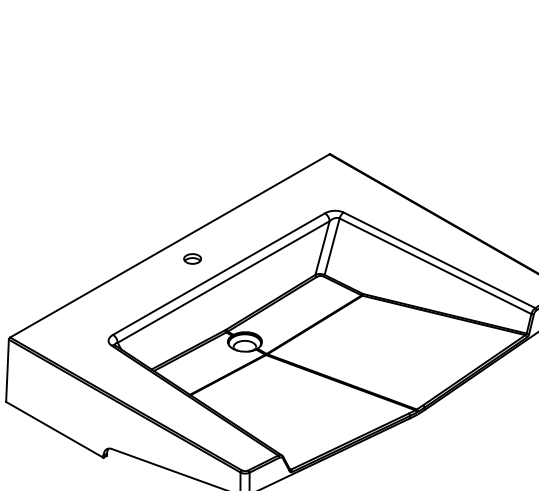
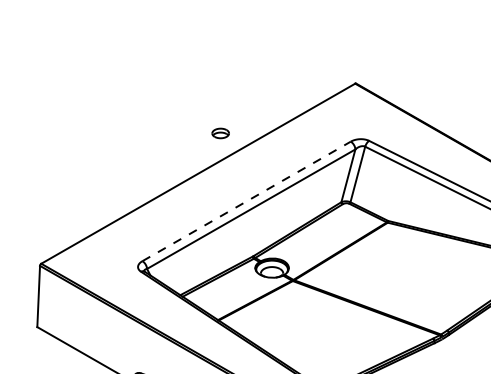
part: (192, 258) -> (220, 132), moved
line: (219, 273) -> (247, 200), solid -> dashed

